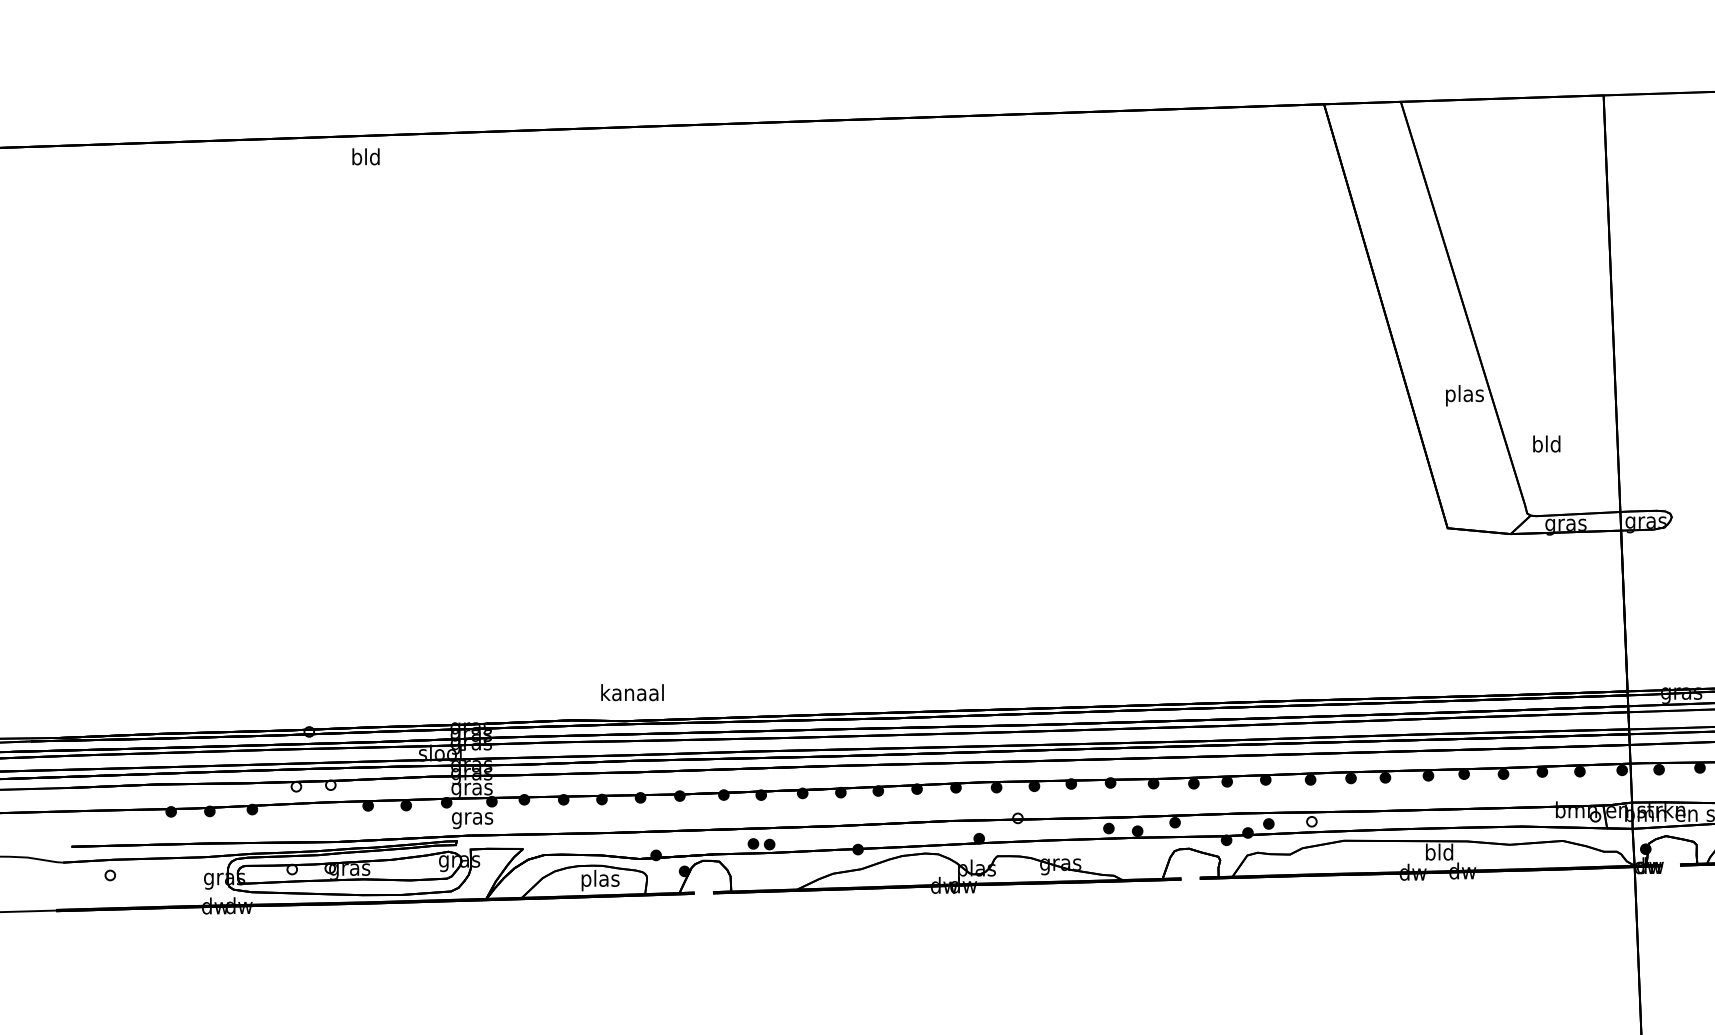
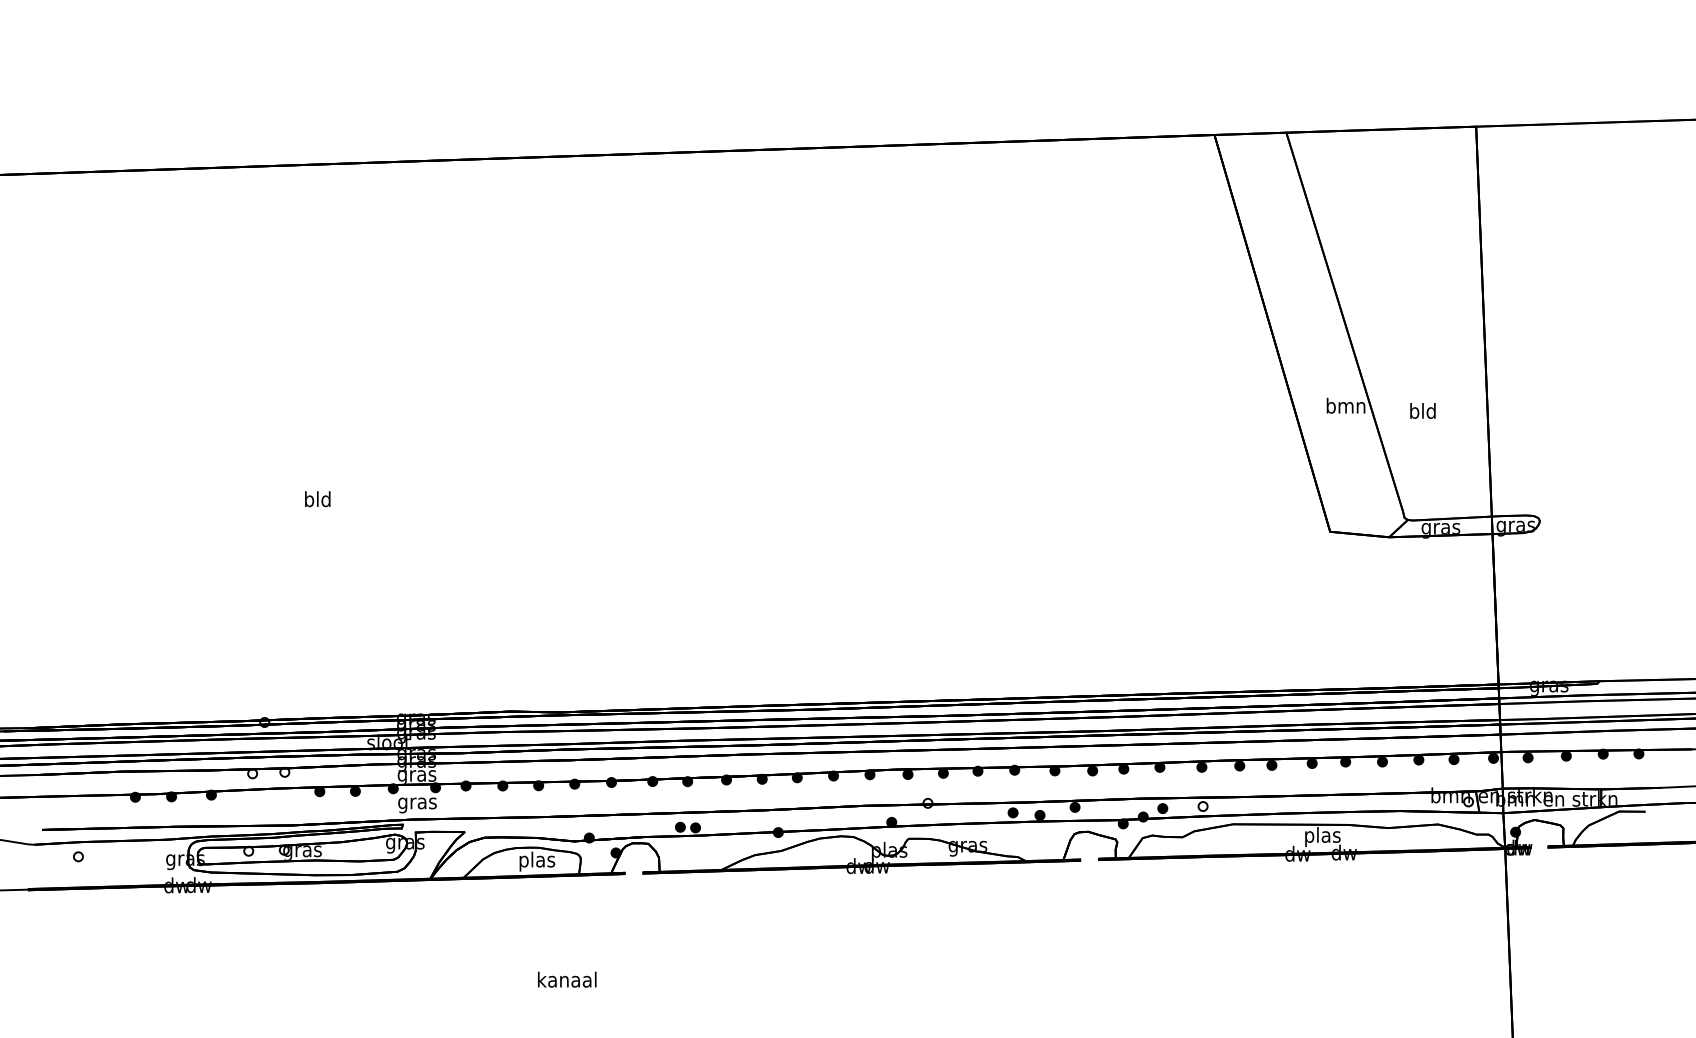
text: (365, 157) -> (317, 499), moved
text: (1464, 395) -> (1345, 407), plas -> bmn
text: (1546, 443) -> (1422, 410), moved
text: (632, 692) -> (567, 979), moved
text: (1439, 853) -> (1322, 836), bld -> plas

